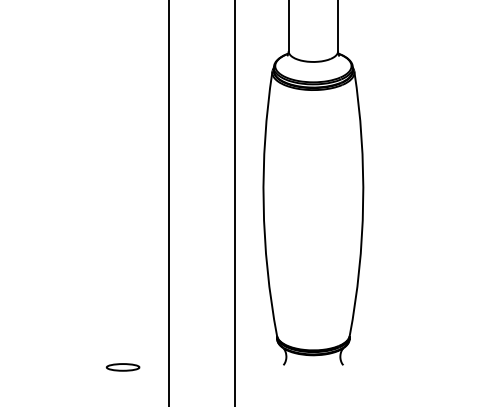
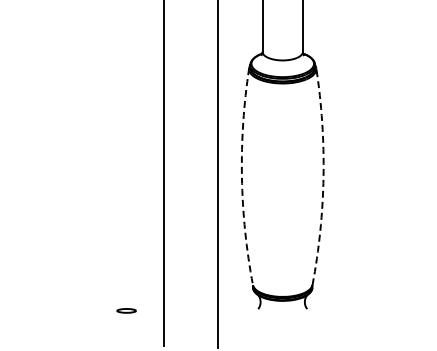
arc: (263, 203) -> (241, 176), solid -> dashed
arc: (363, 203) -> (323, 176), solid -> dashed
part: (122, 366) -> (126, 310), size x0.7

